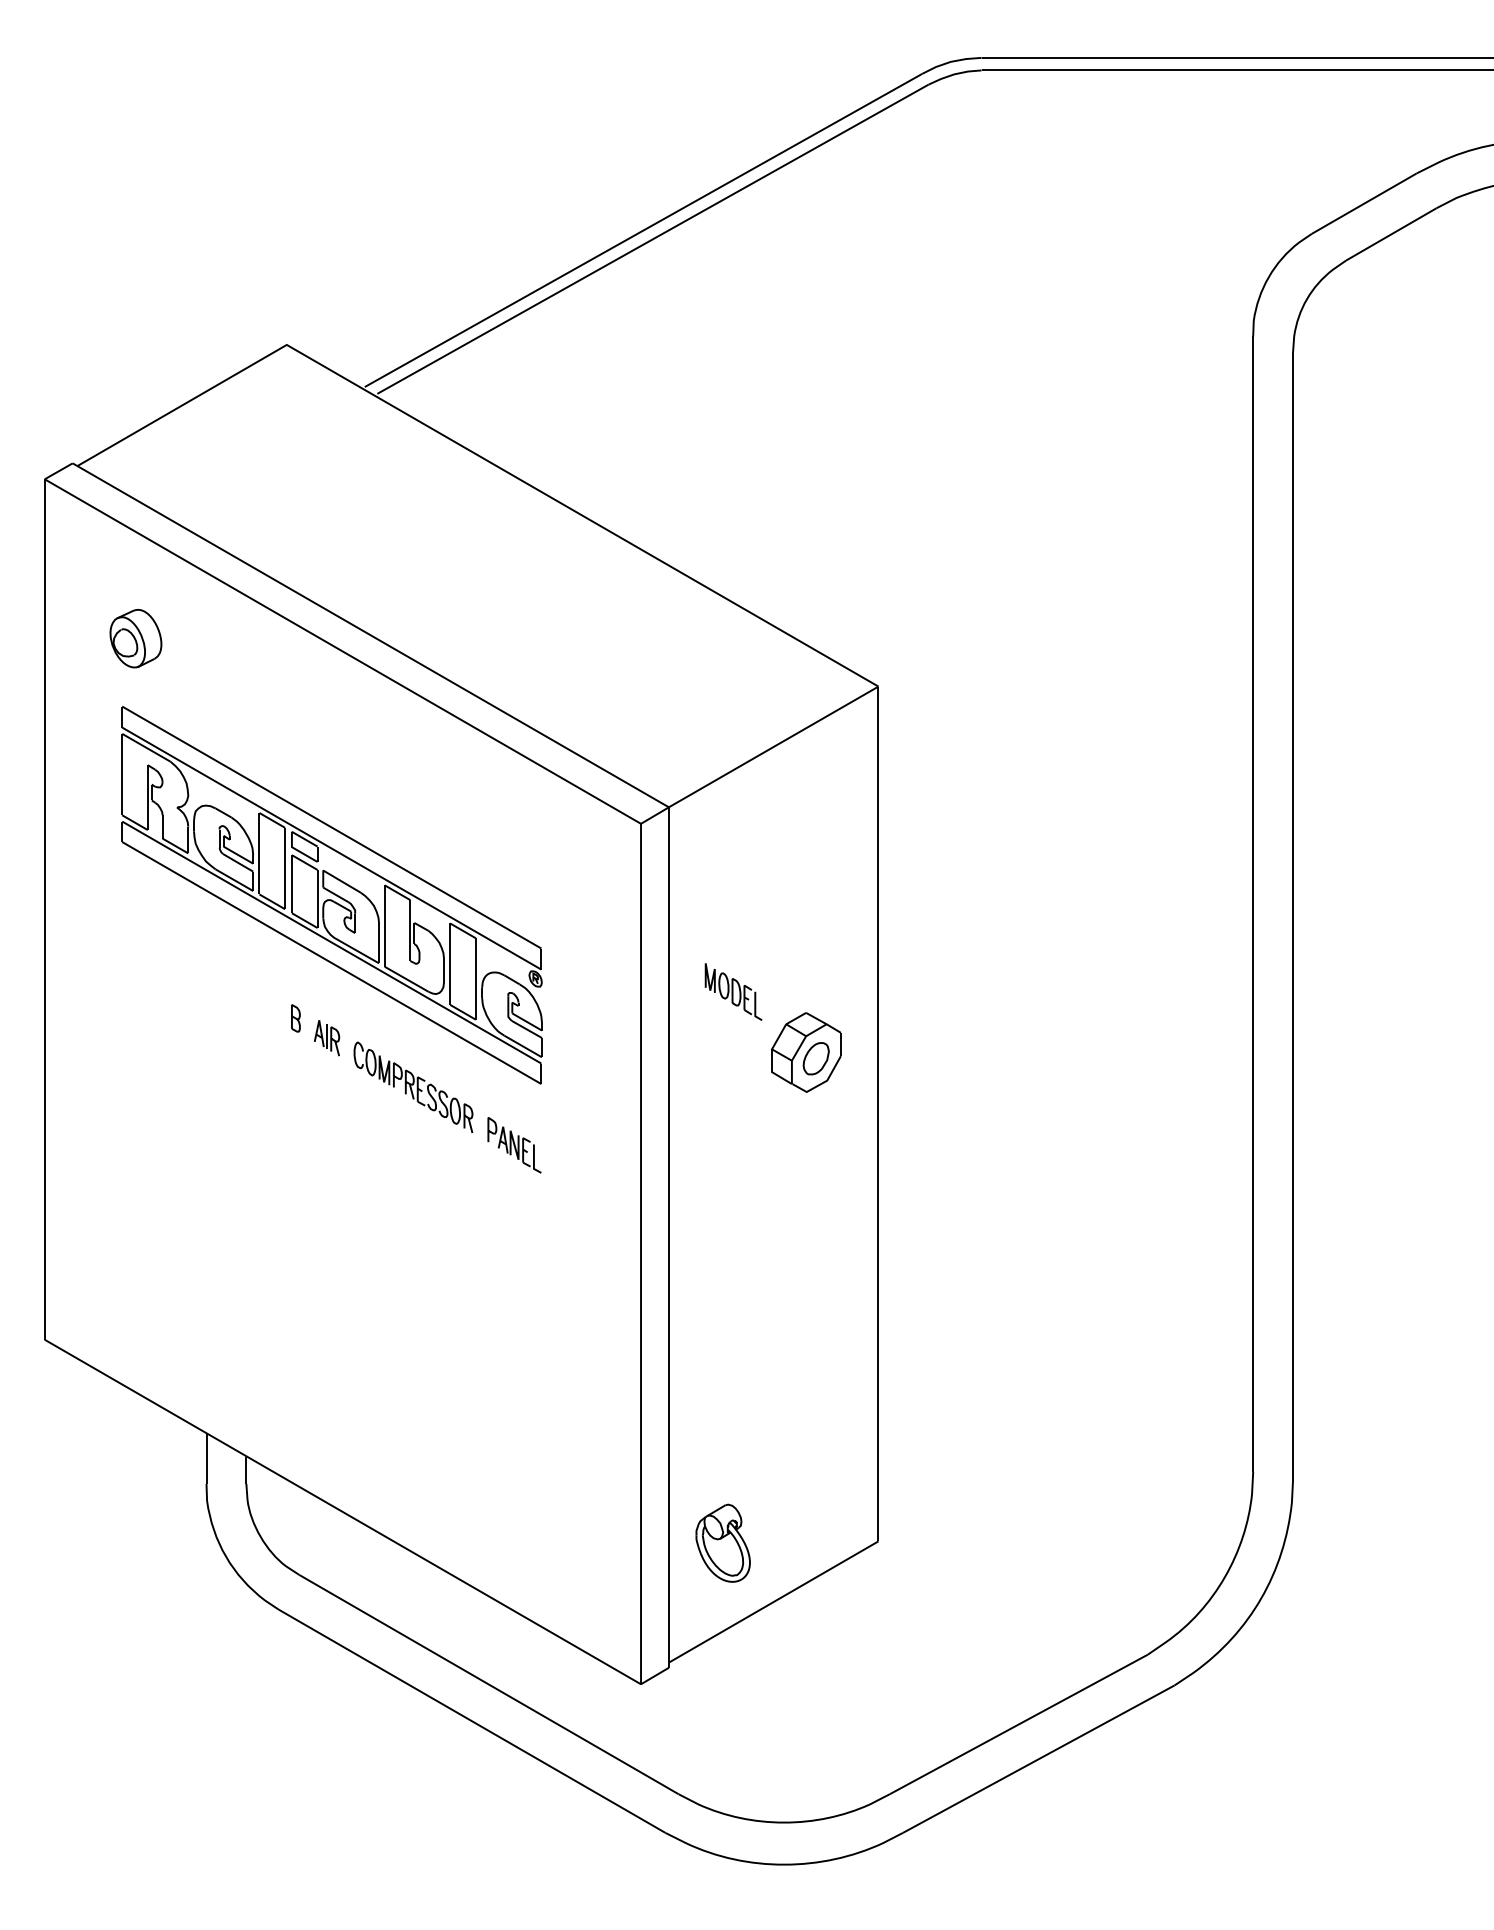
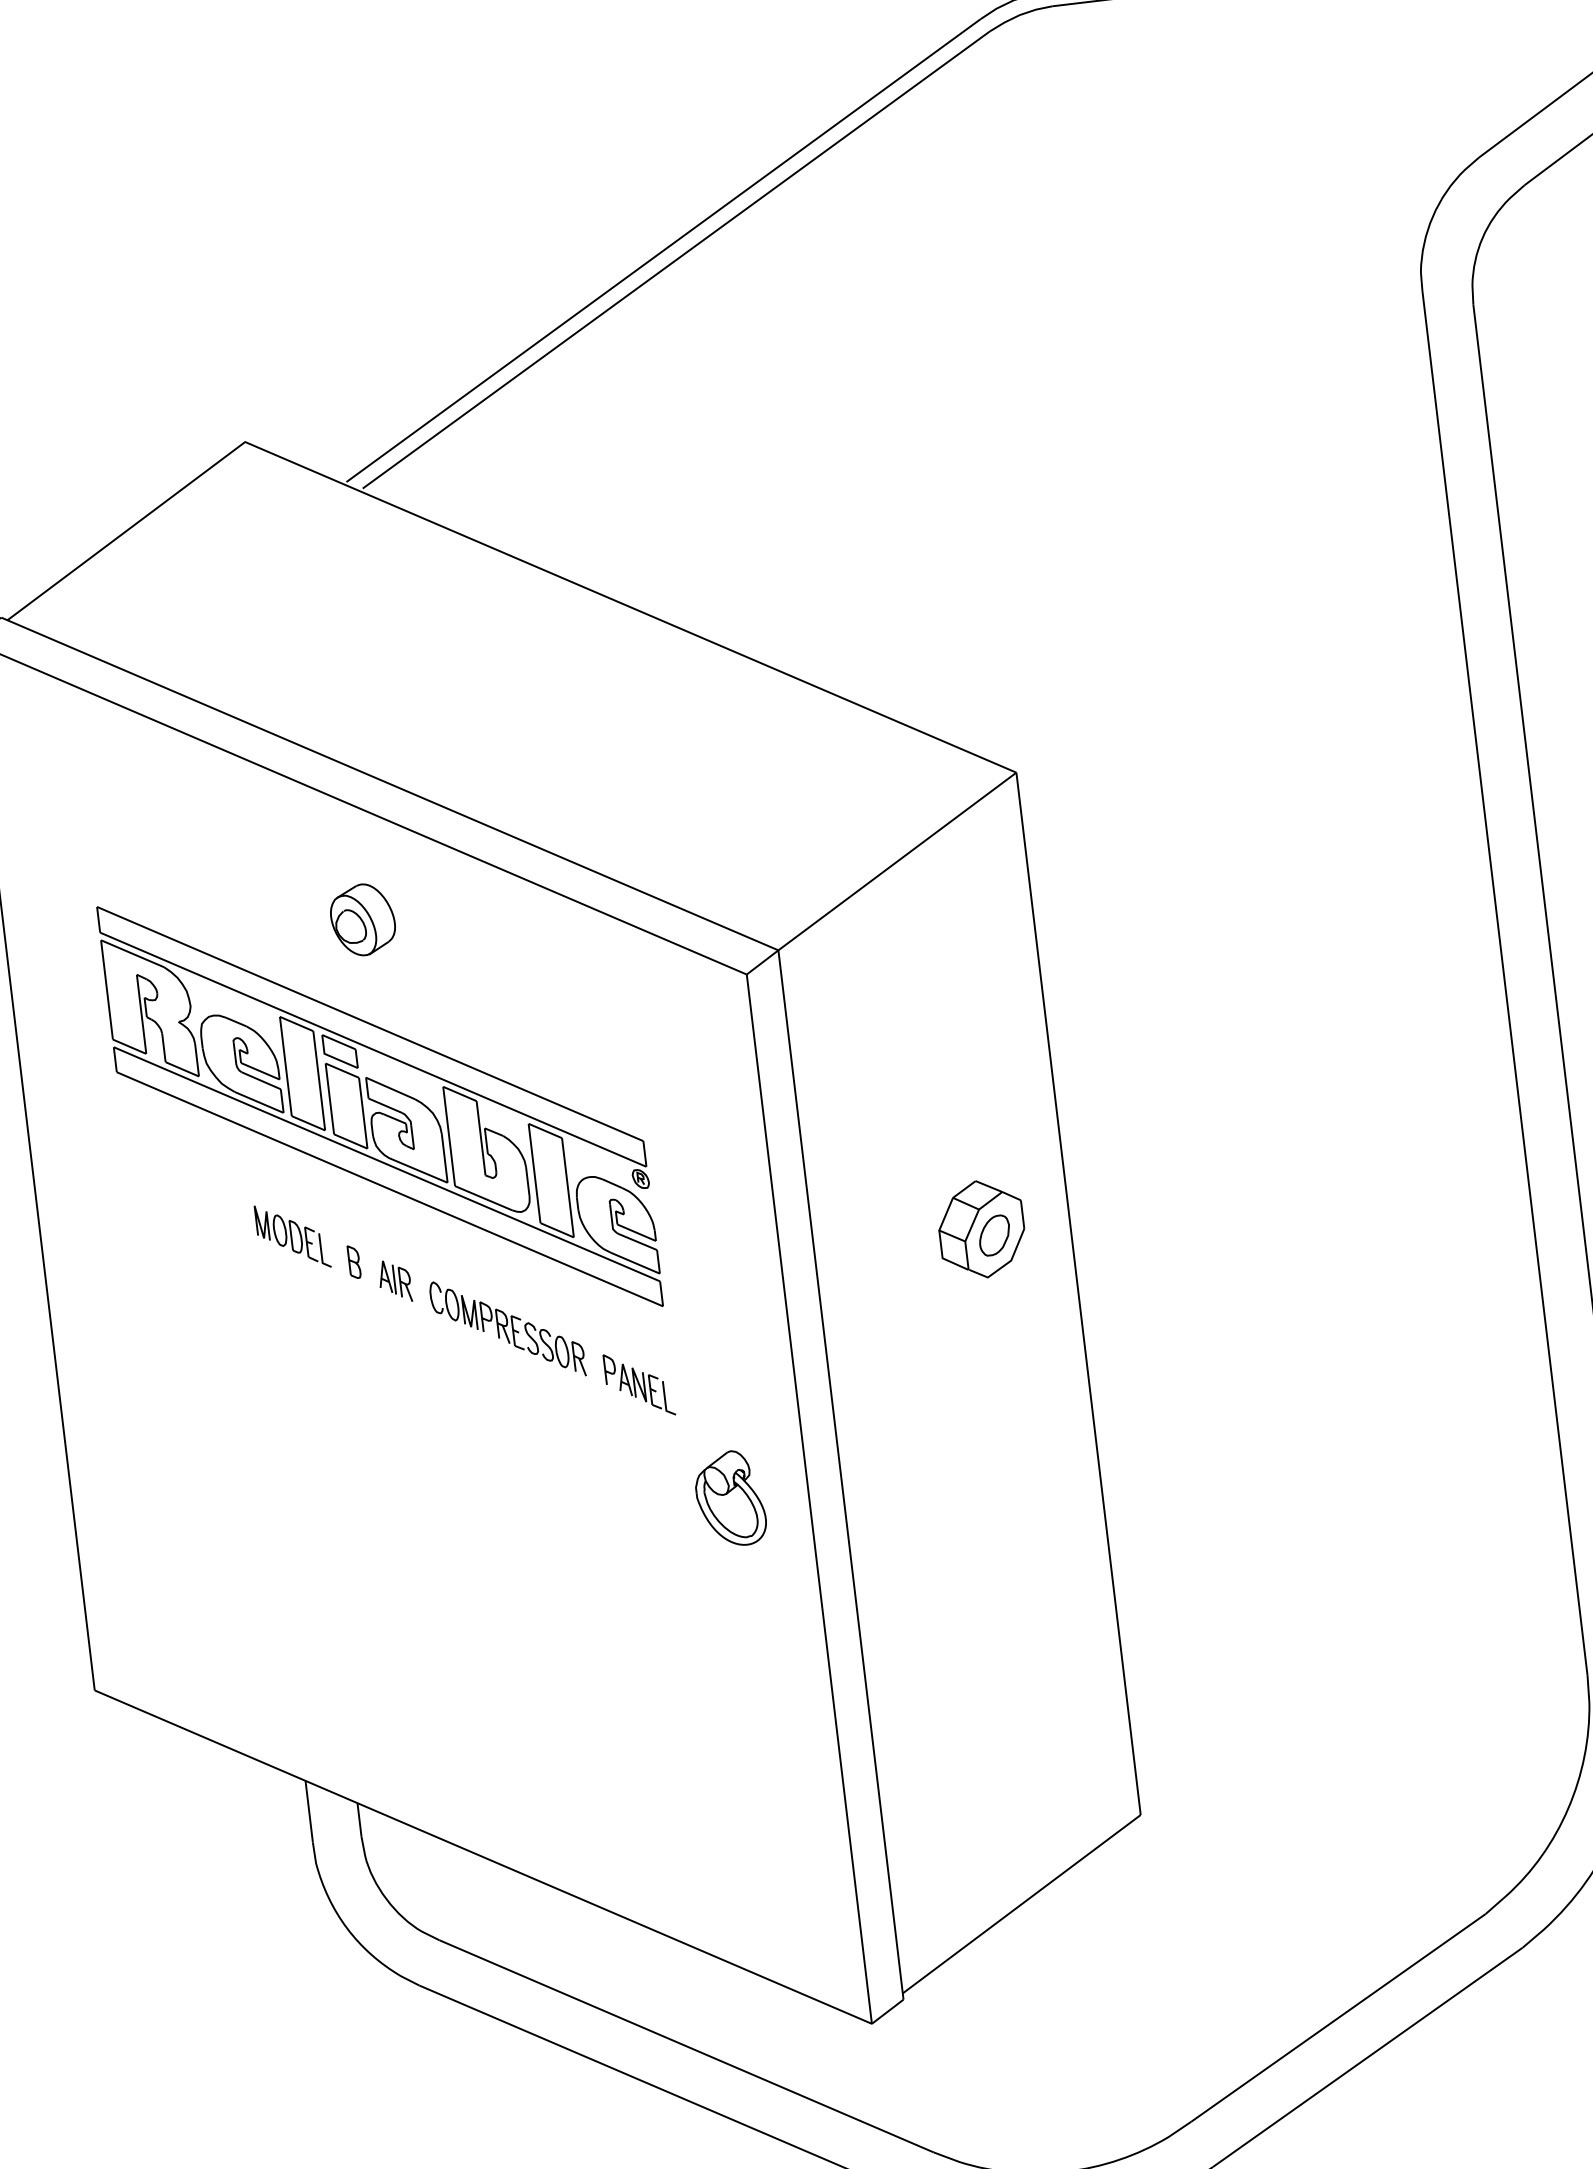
part: (135, 638) -> (362, 919), moved
part: (733, 991) -> (292, 1236), moved
part: (722, 1542) -> (729, 1498), moved

